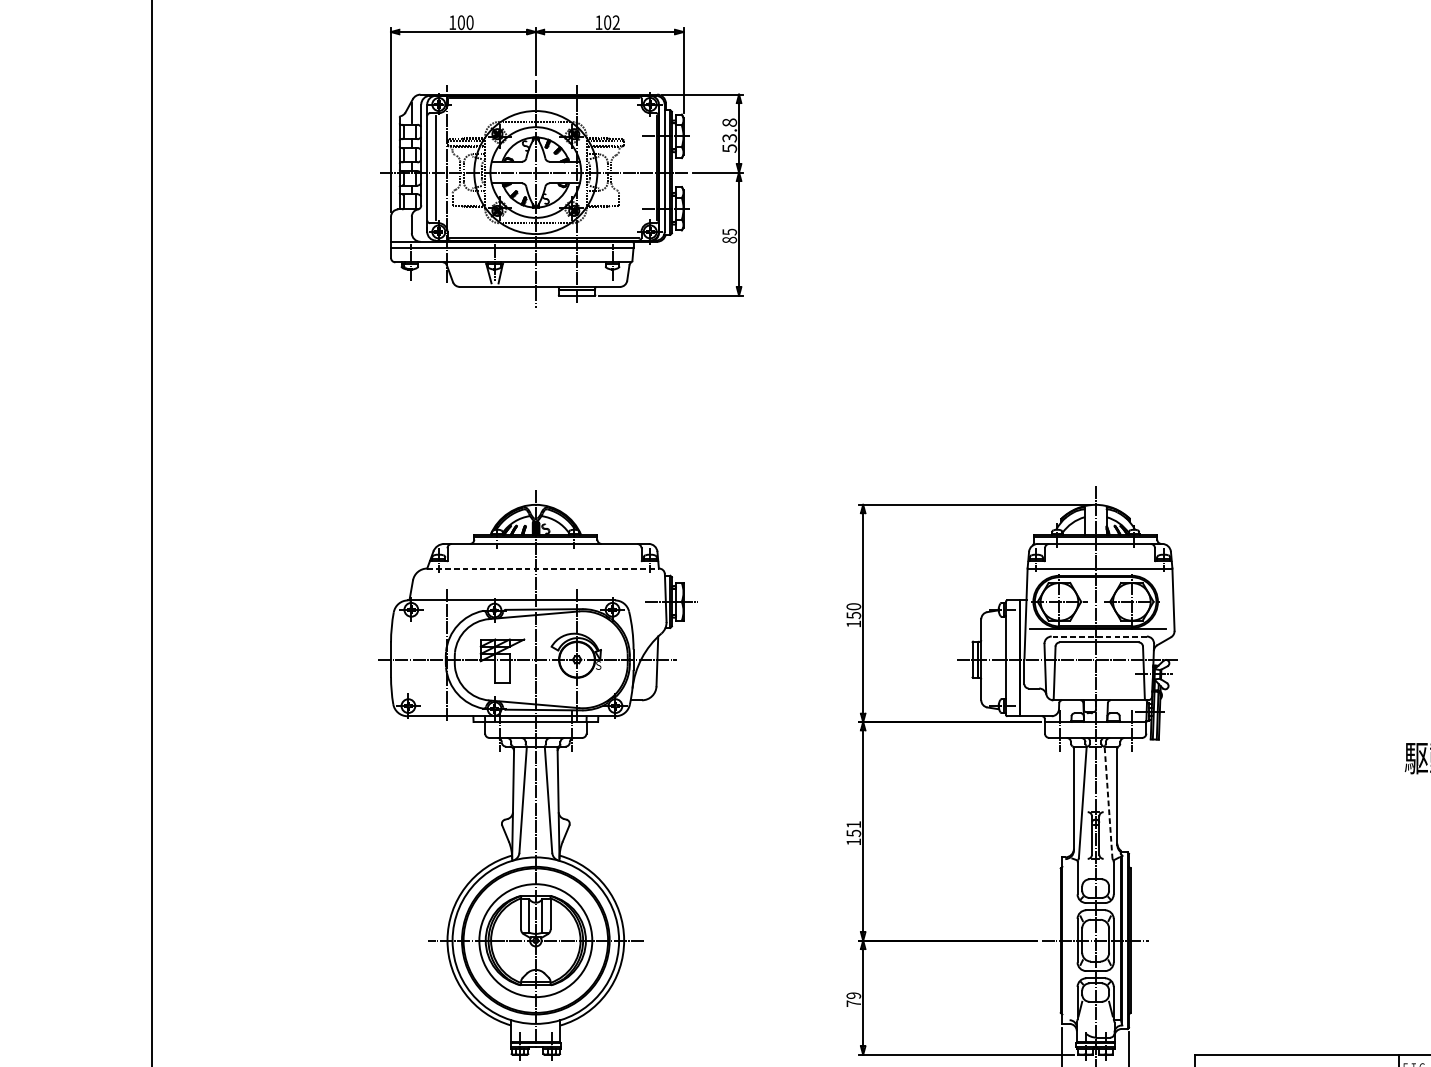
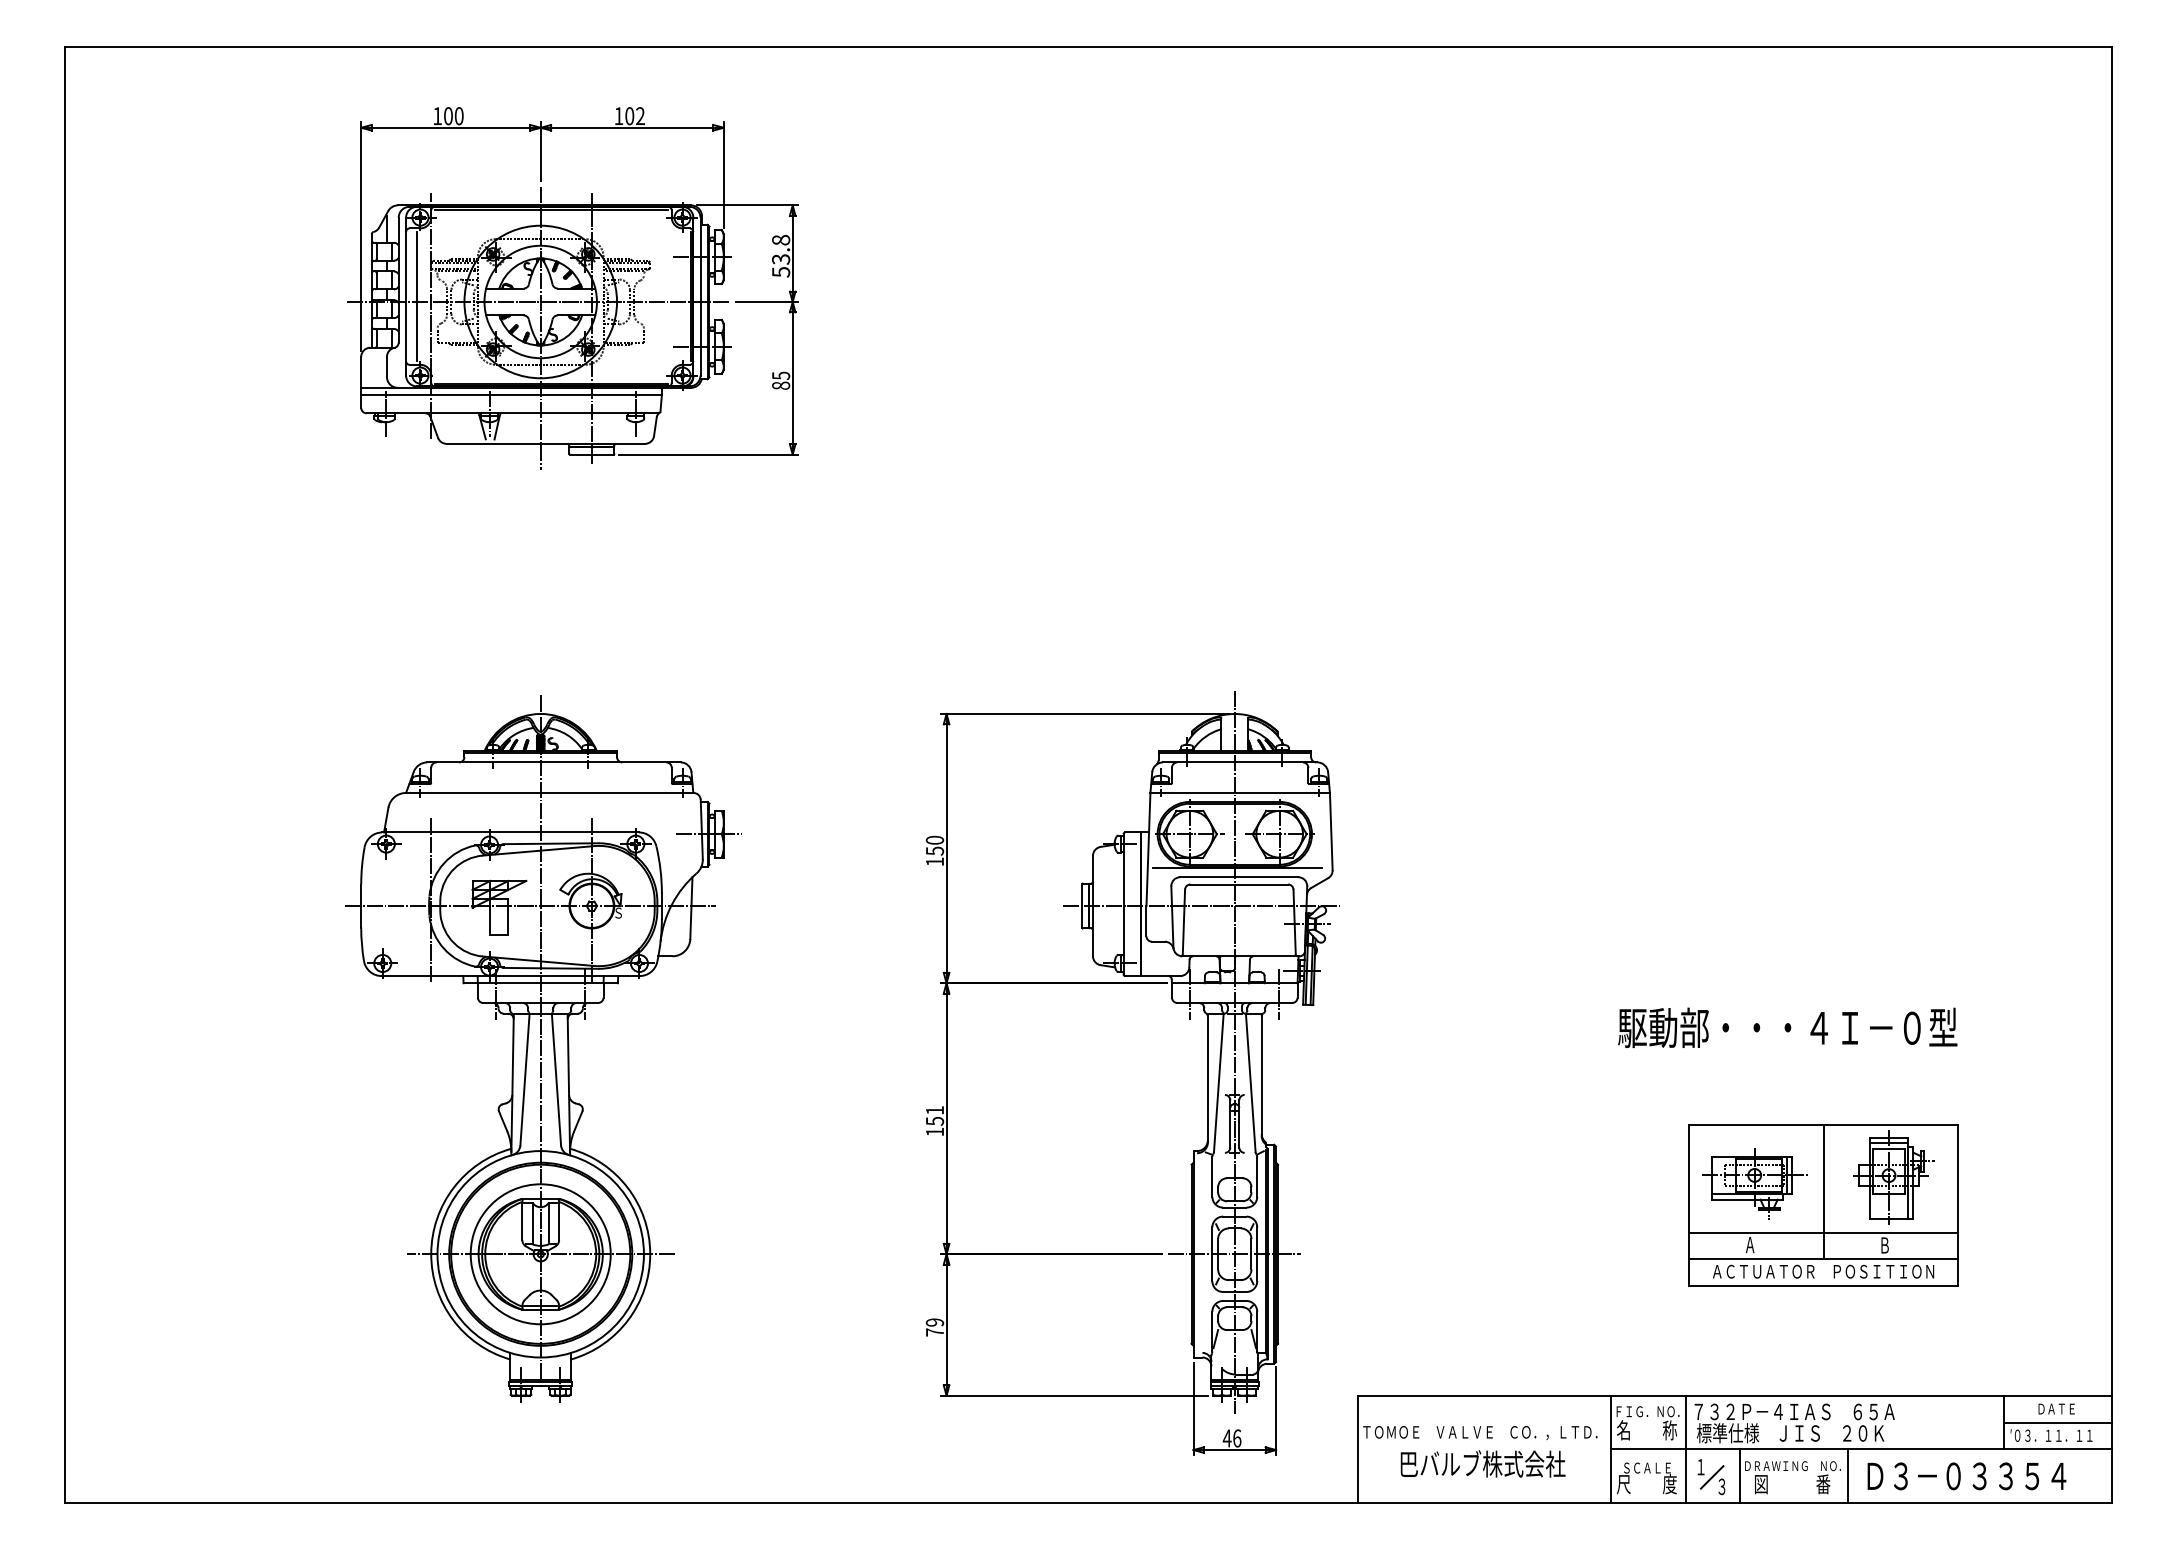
line: (542, 568) -> (549, 792), dashed -> solid
line: (1099, 636) -> (1239, 877), dashed -> solid
line: (1108, 802) -> (1250, 1083), dashed -> solid

